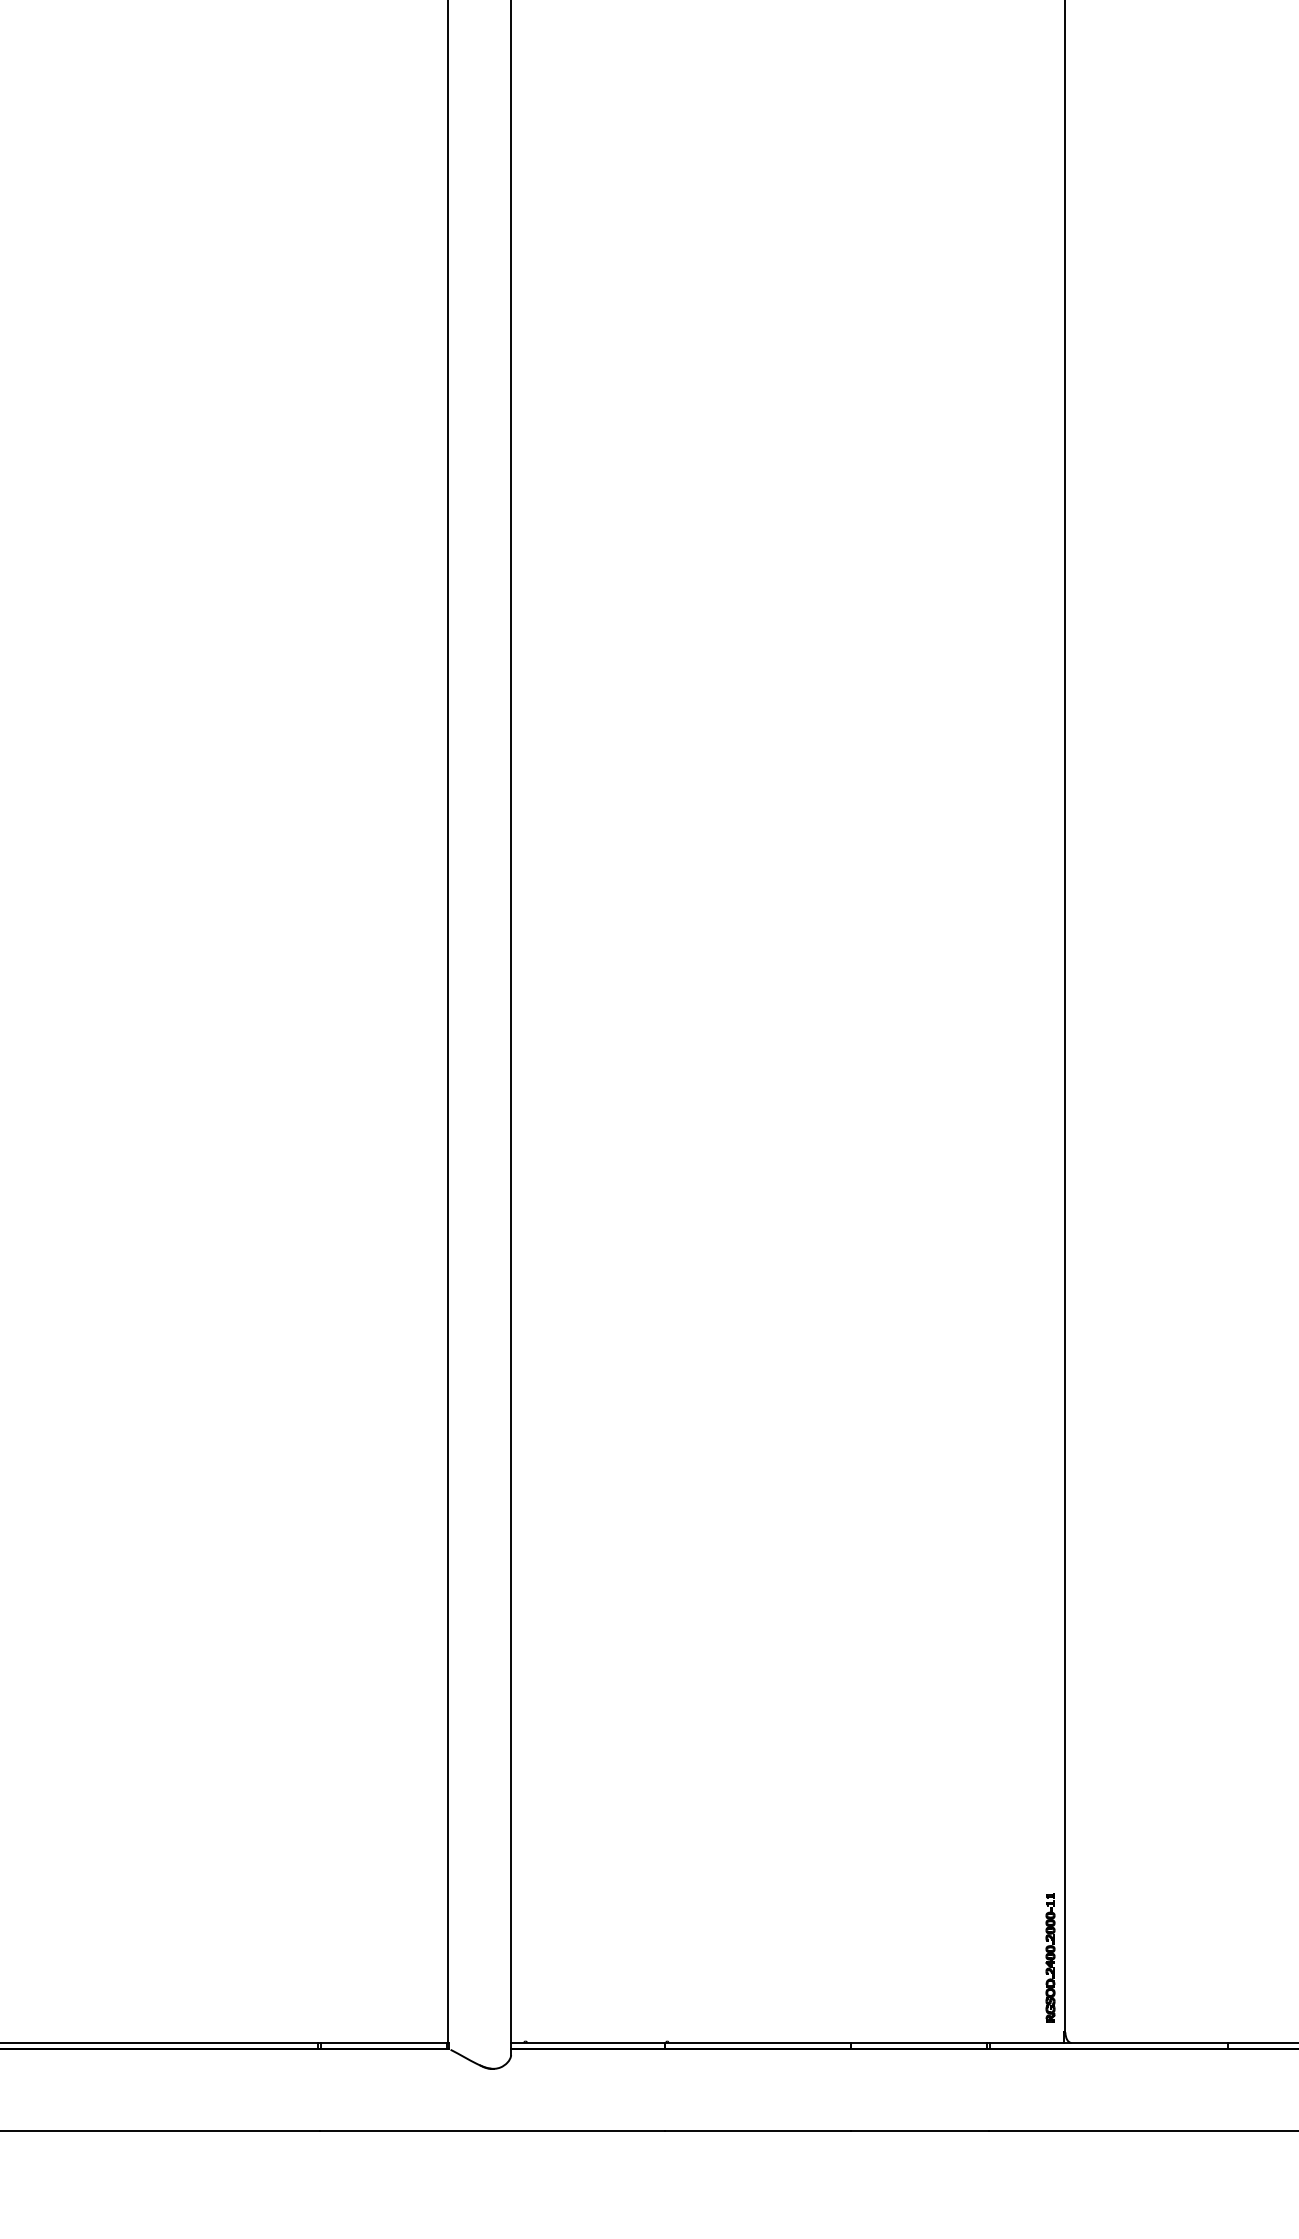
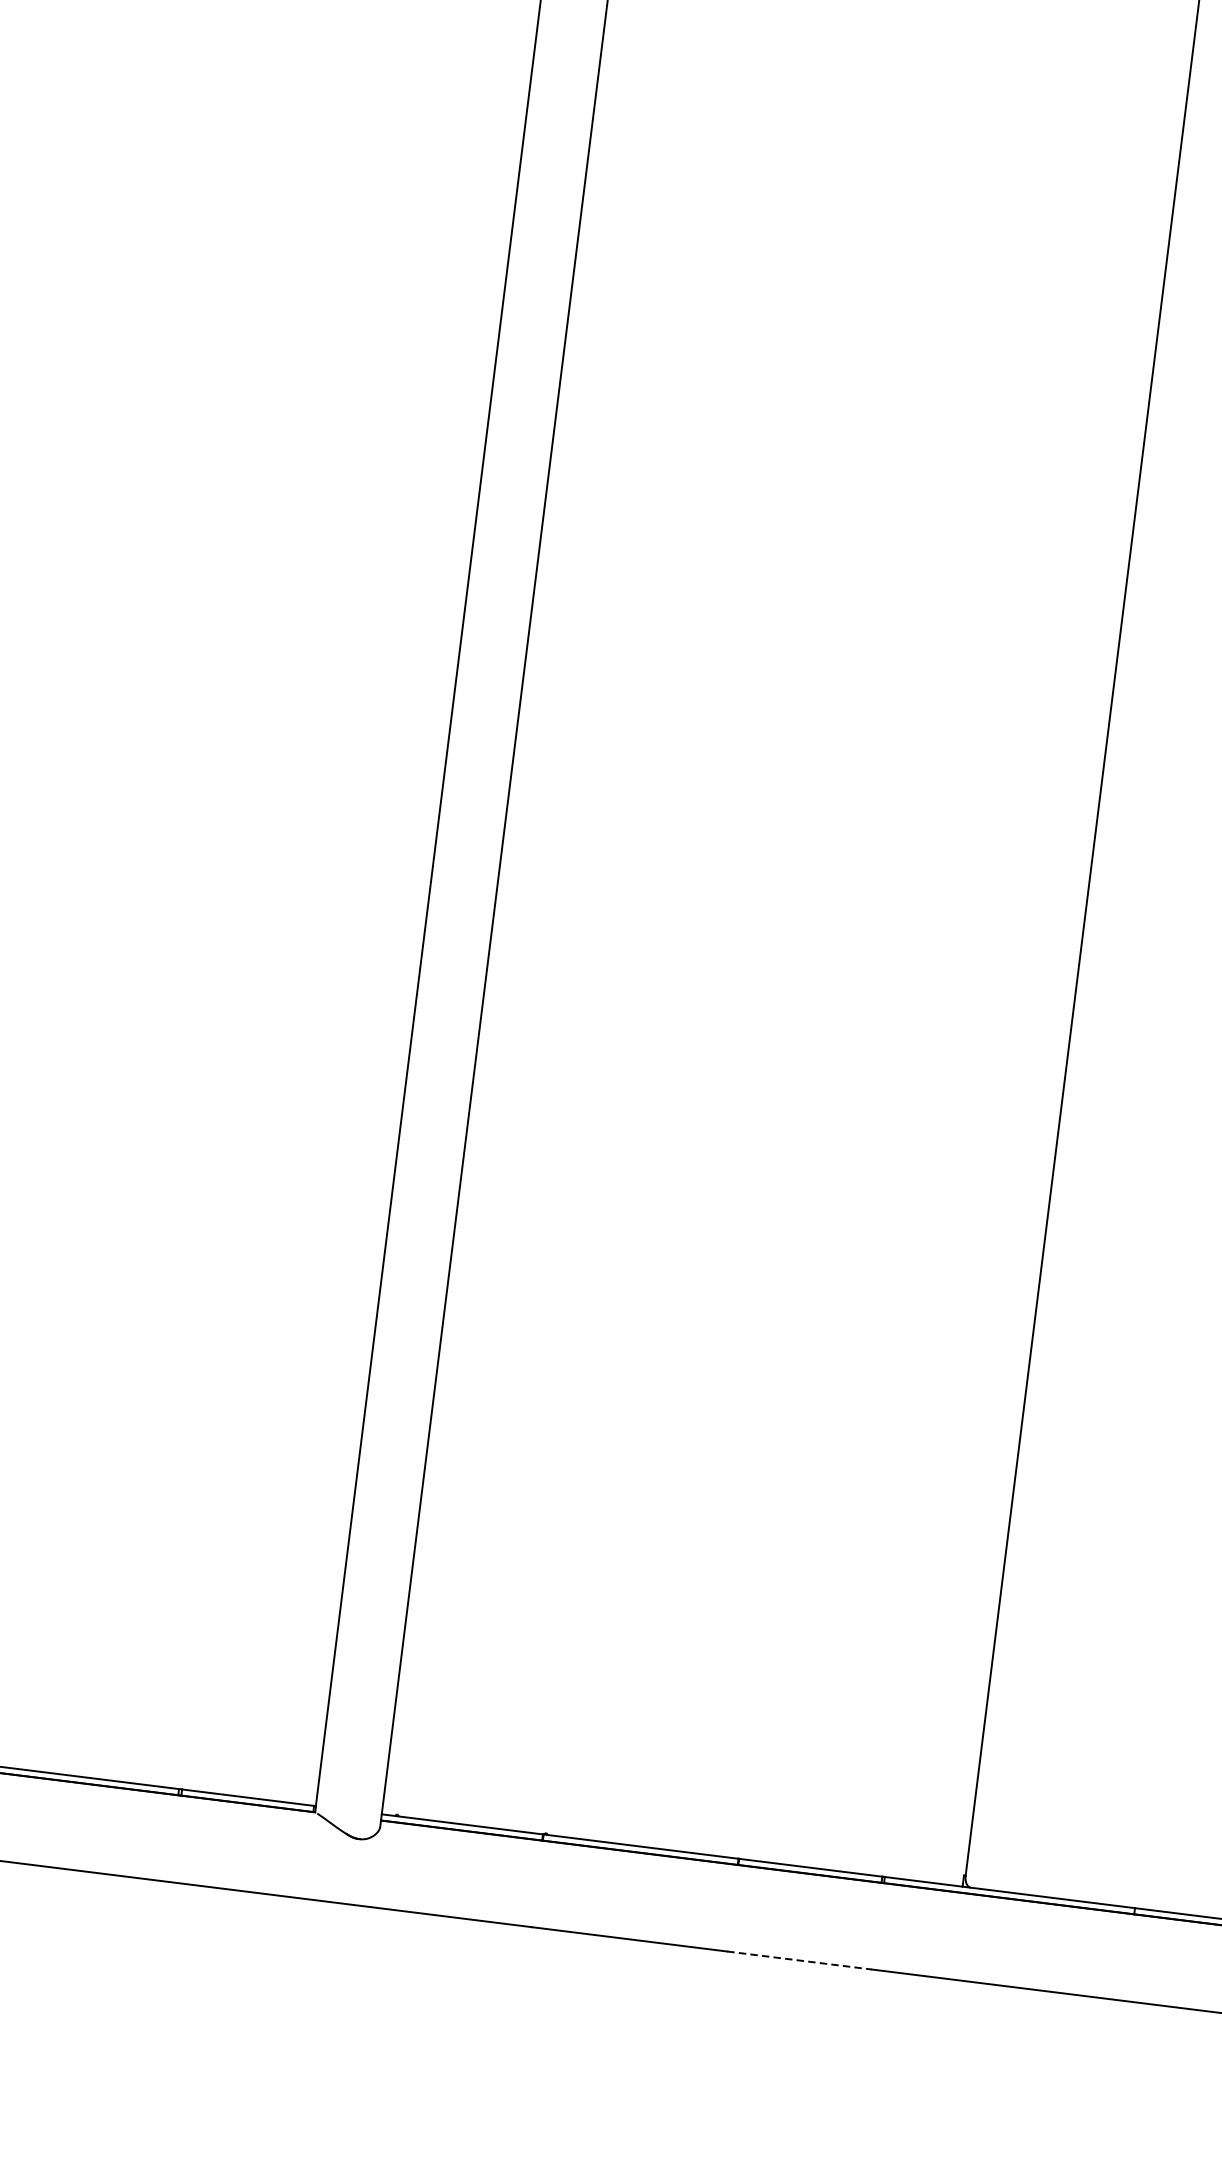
part: (1050, 1957) -> (959, 1795), removed
line: (919, 2131) -> (799, 1960), solid -> dashed

